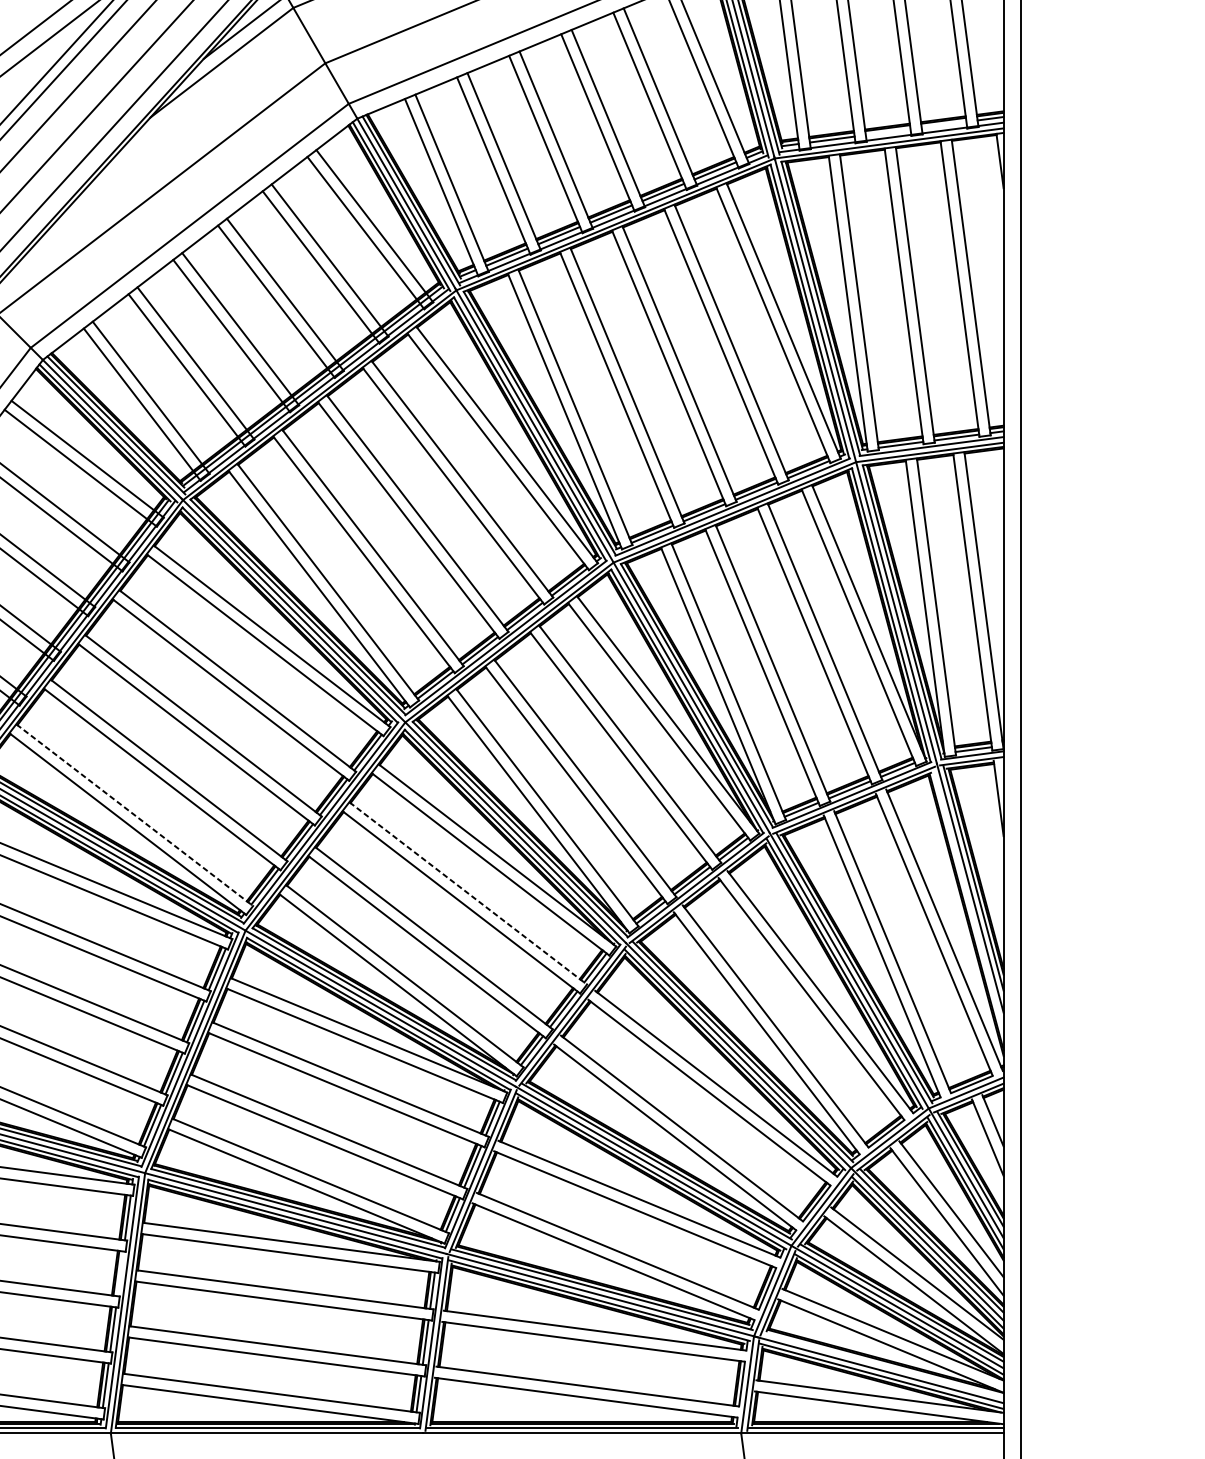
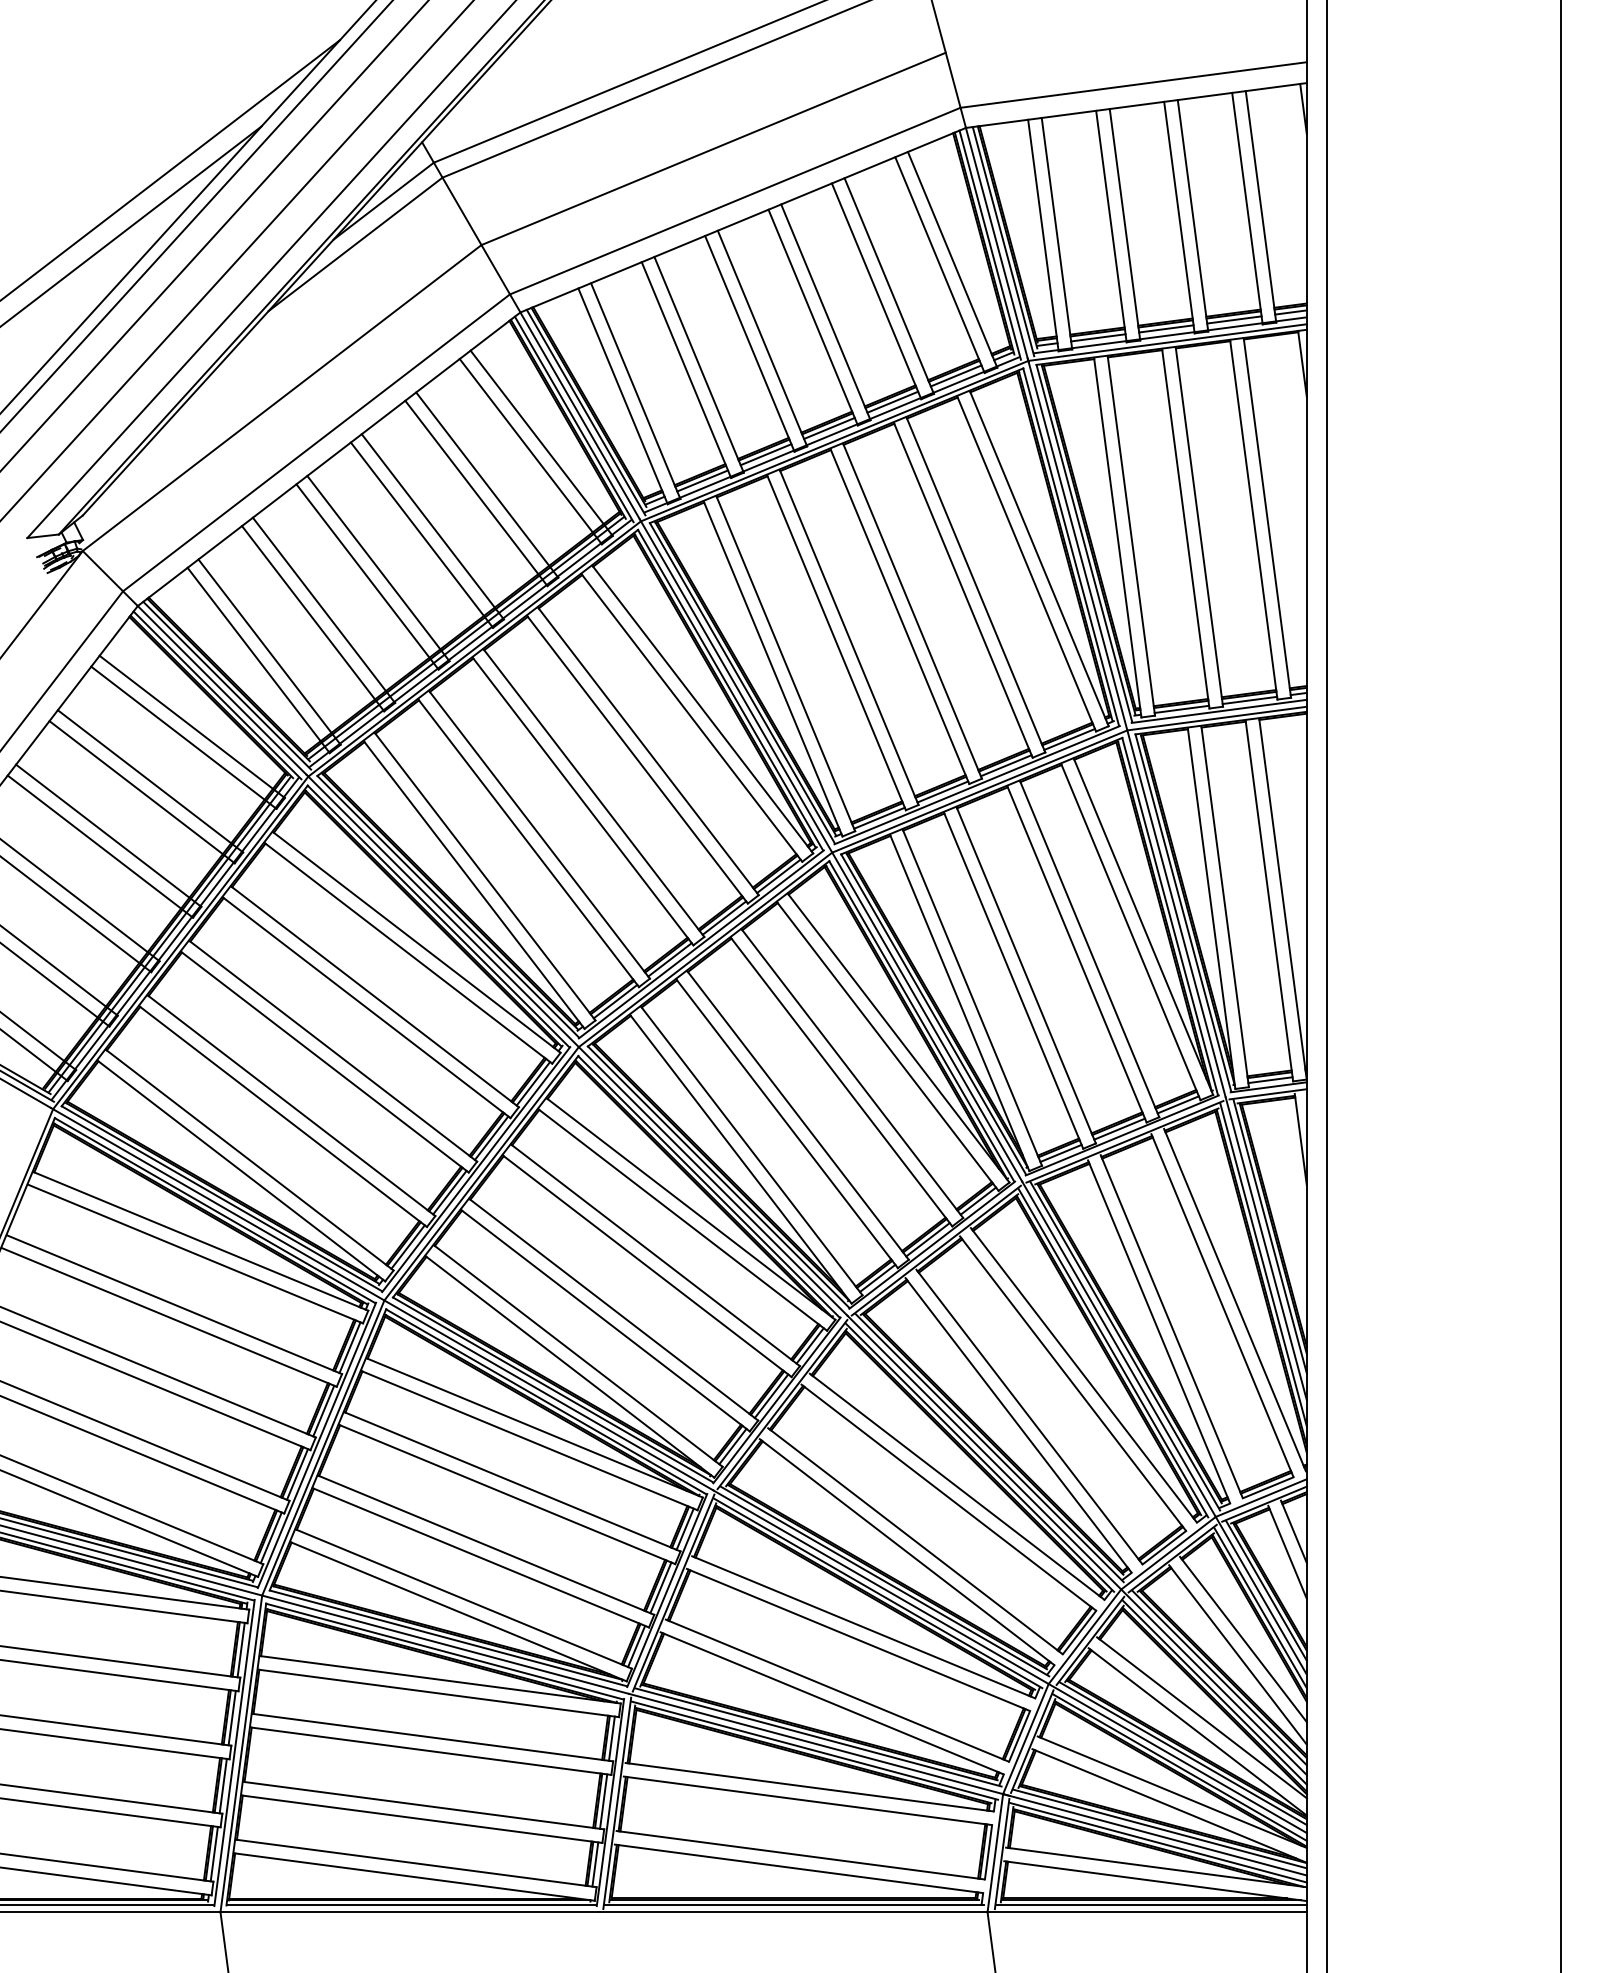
line: (944, 124) -> (1234, 319), added
line: (888, 131) -> (1166, 328), added
line: (135, 815) -> (250, 1160), dashed -> solid
line: (468, 893) -> (655, 1255), dashed -> solid
line: (968, 901) -> (1263, 1264), added
line: (119, 1273) -> (231, 1717), added
line: (882, 1364) -> (1159, 1828), added

